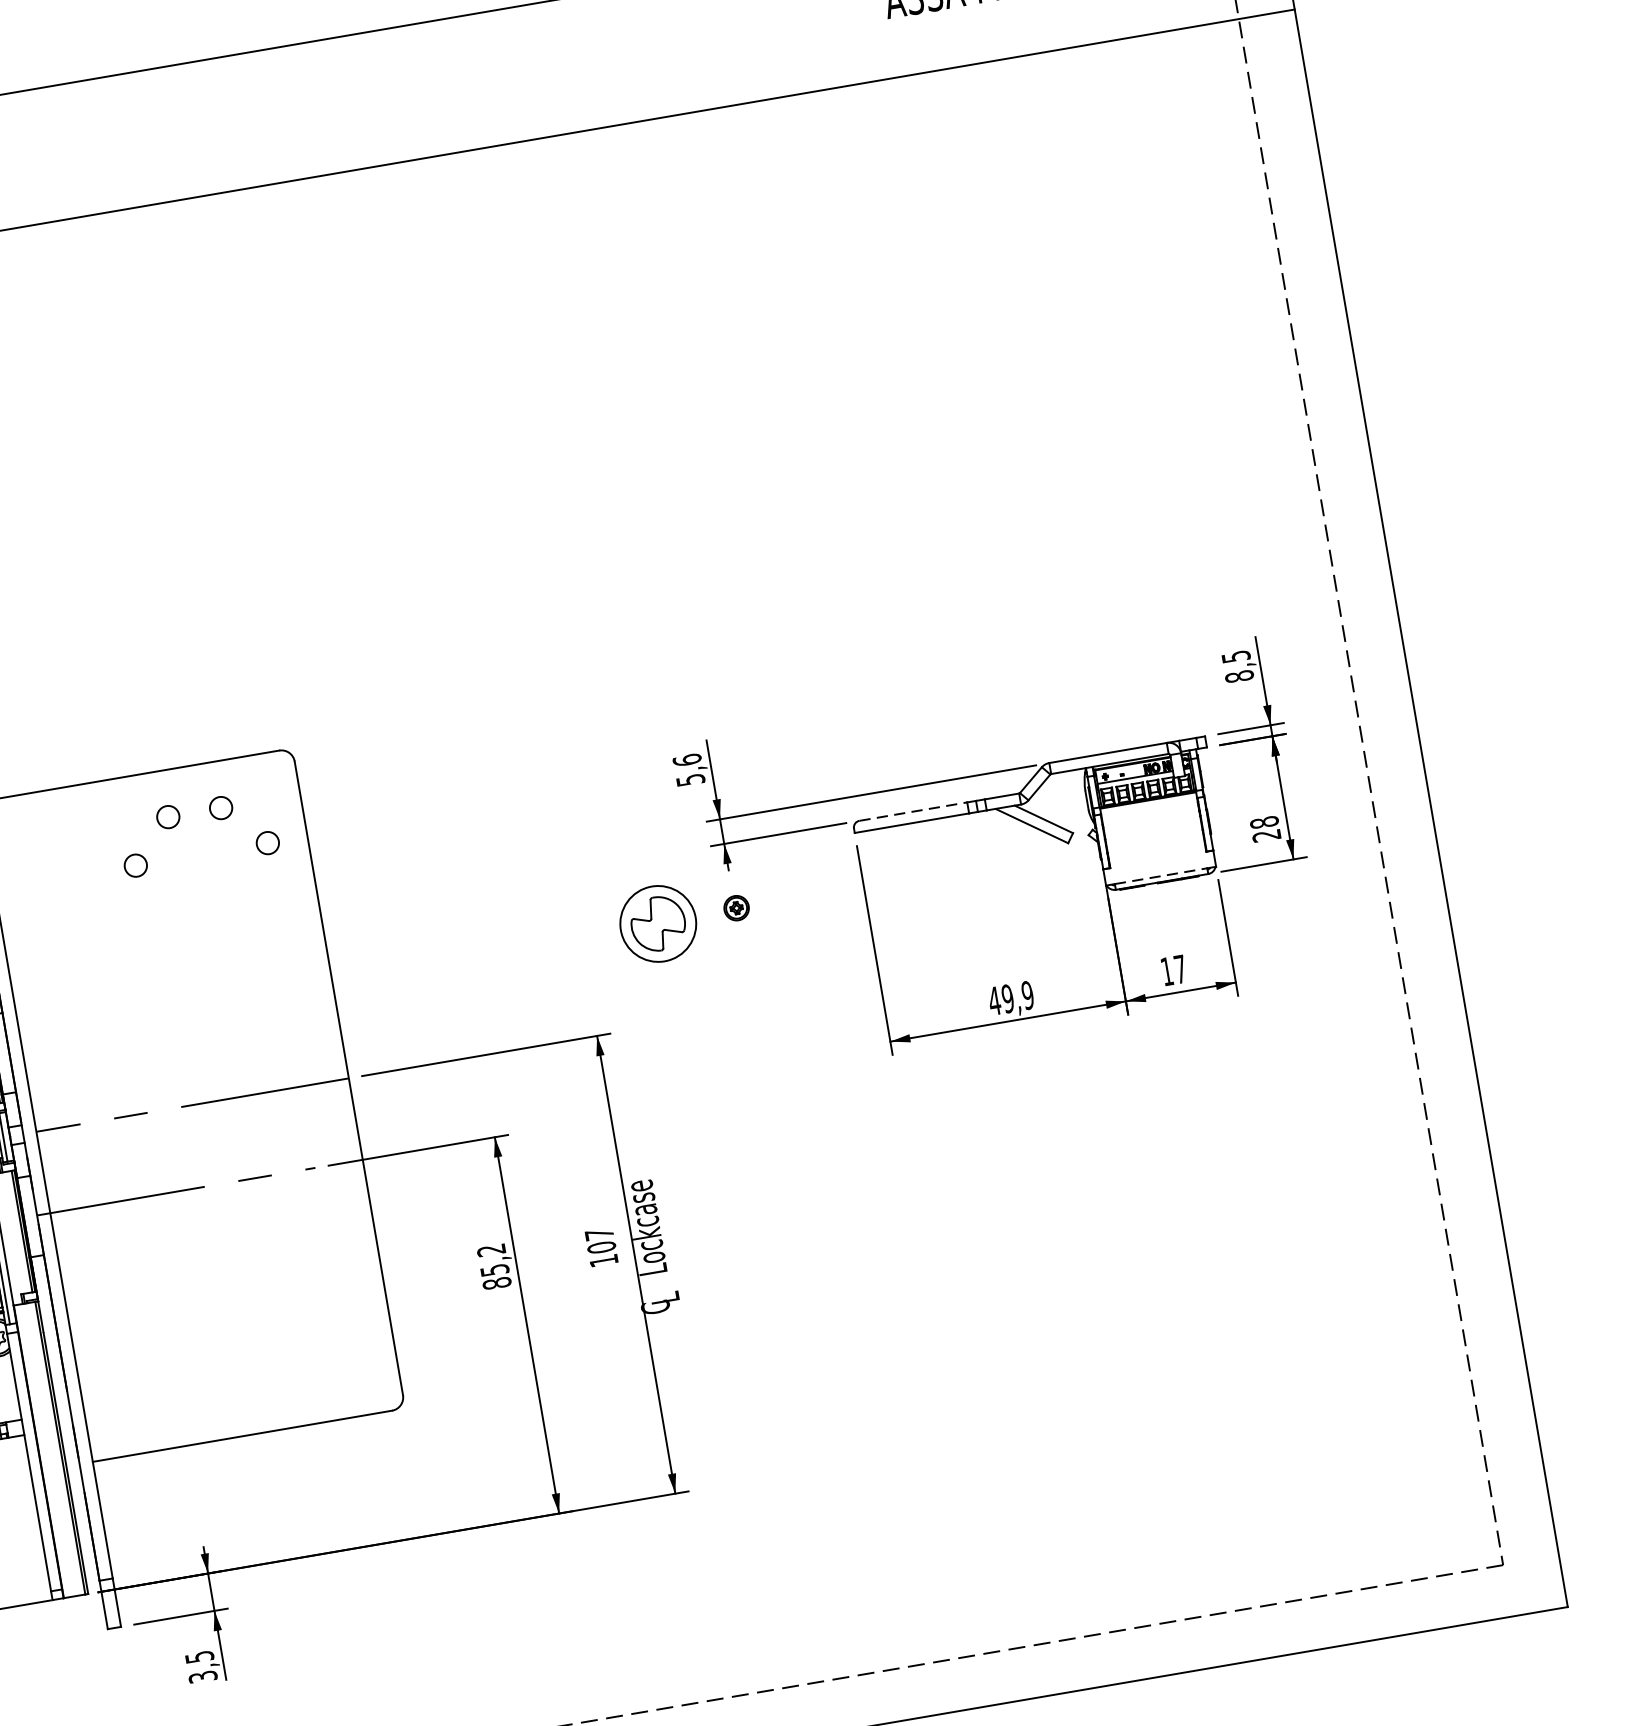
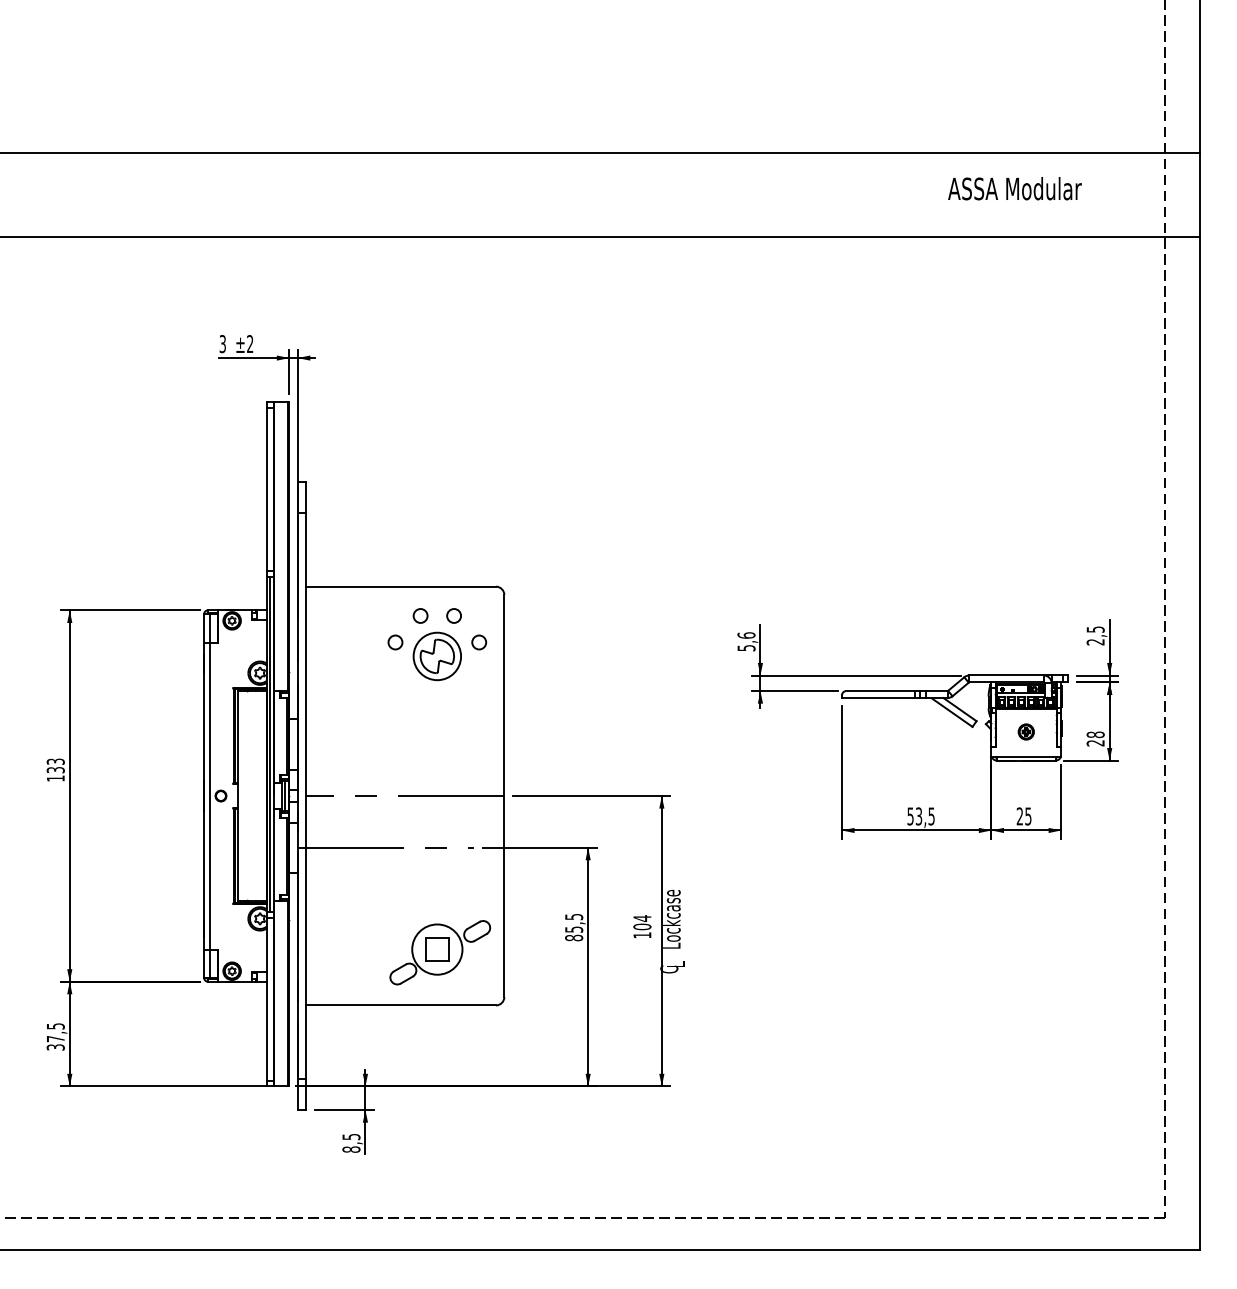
text: (1239, 677) -> (1095, 642), 8,5 -> 2,5
line: (913, 812) -> (880, 691), dashed -> solid
line: (1161, 875) -> (1026, 756), dashed -> solid
part: (735, 907) -> (1025, 731), moved
part: (656, 924) -> (436, 656), moved
text: (1172, 970) -> (1023, 816), 17 -> 25
text: (1010, 998) -> (920, 816), 49,9 -> 53,5
text: (599, 1234) -> (642, 918), 107 -> 104
text: (492, 1250) -> (574, 917), 85,2 -> 85,5
part: (290, 1342) -> (440, 952), added
text: (203, 1676) -> (351, 1149), 3,5 -> 8,5

